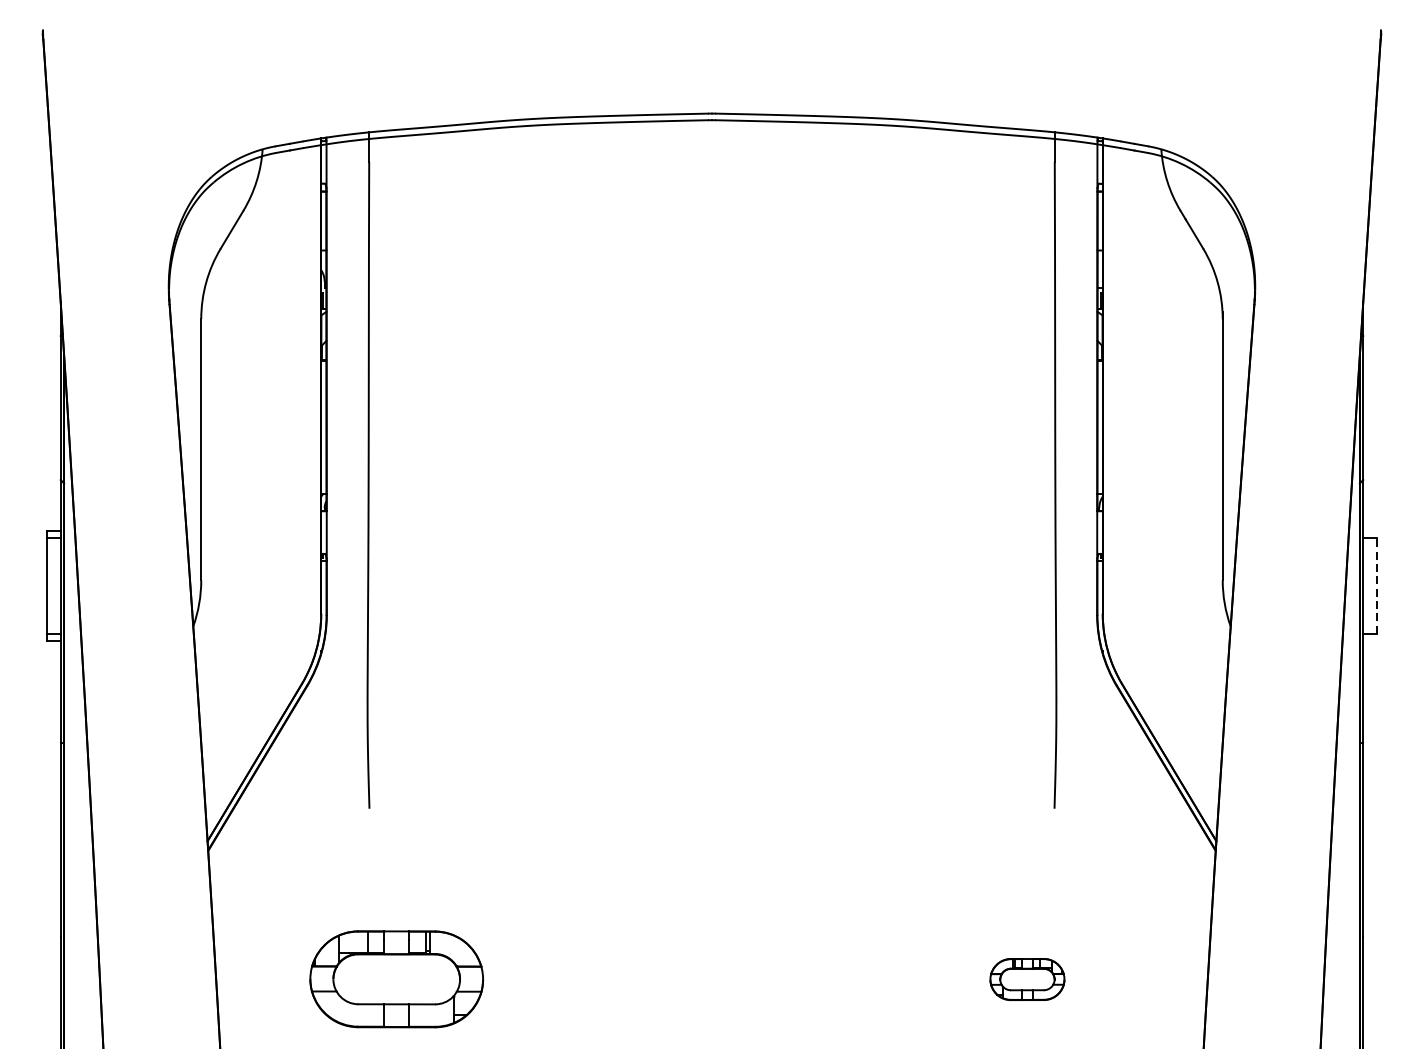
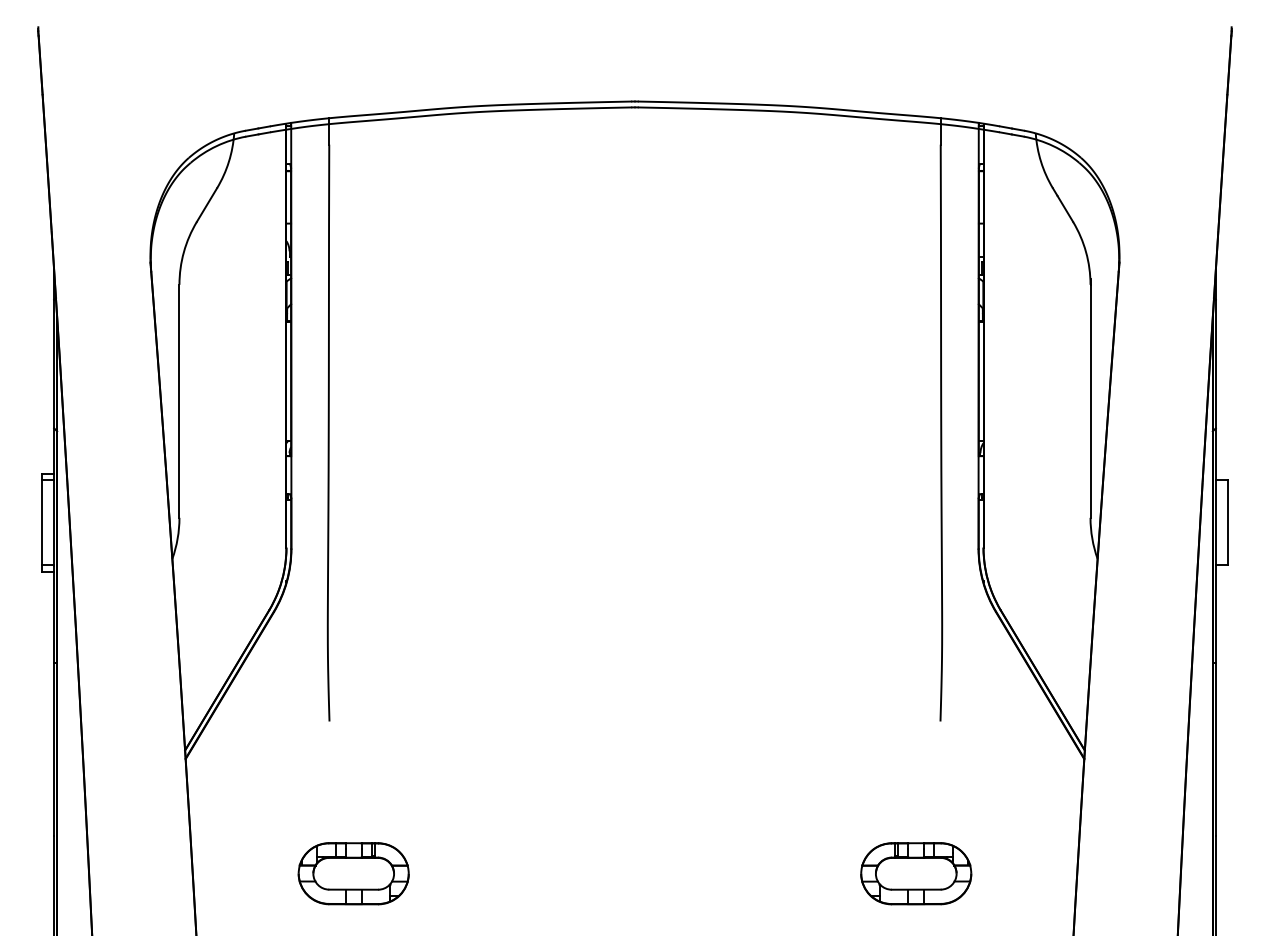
line: (1377, 585) -> (1228, 522), dashed -> solid
part: (396, 979) -> (353, 873), size x0.71
part: (1027, 979) -> (916, 873), size x1.67

